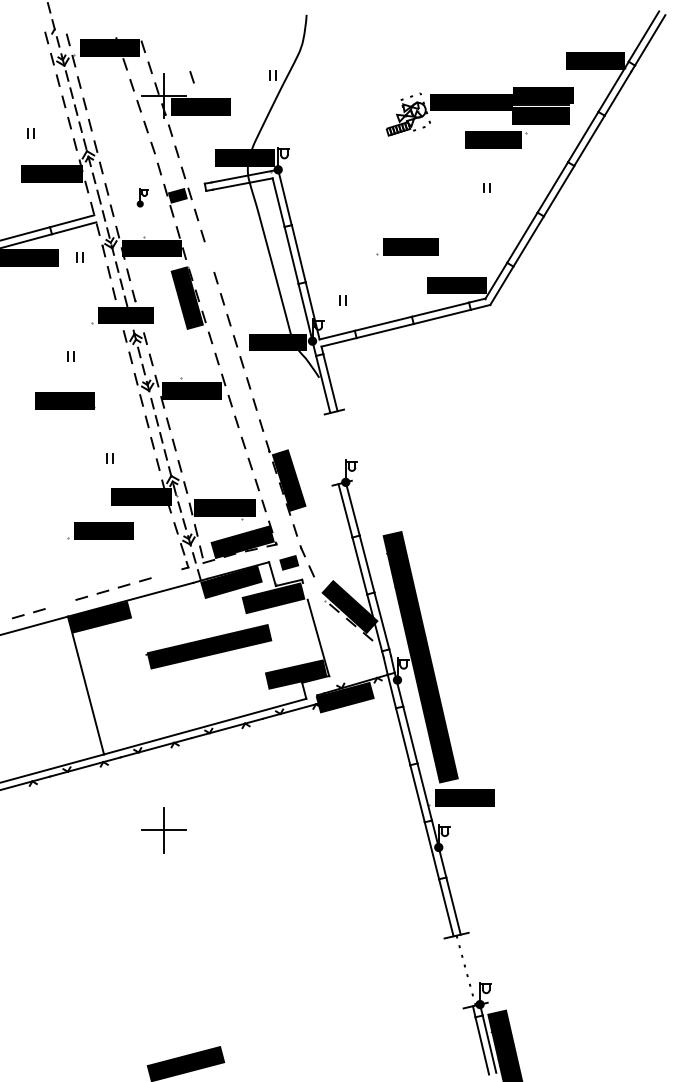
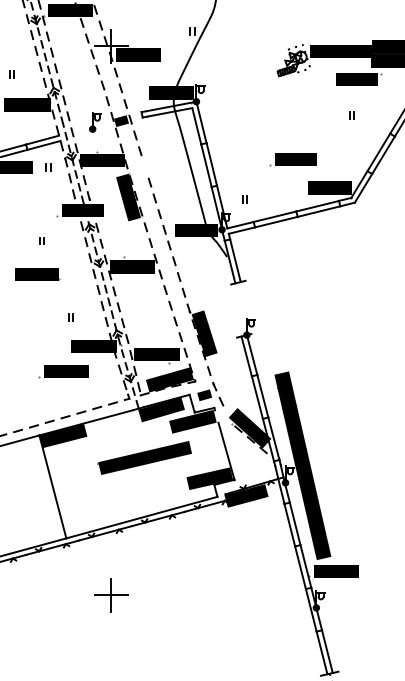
line: (191, 77) -> (131, 32), removed
part: (142, 197) -> (95, 122), size x1.43
line: (166, 573) -> (113, 403), added
line: (60, 604) -> (33, 426), added

